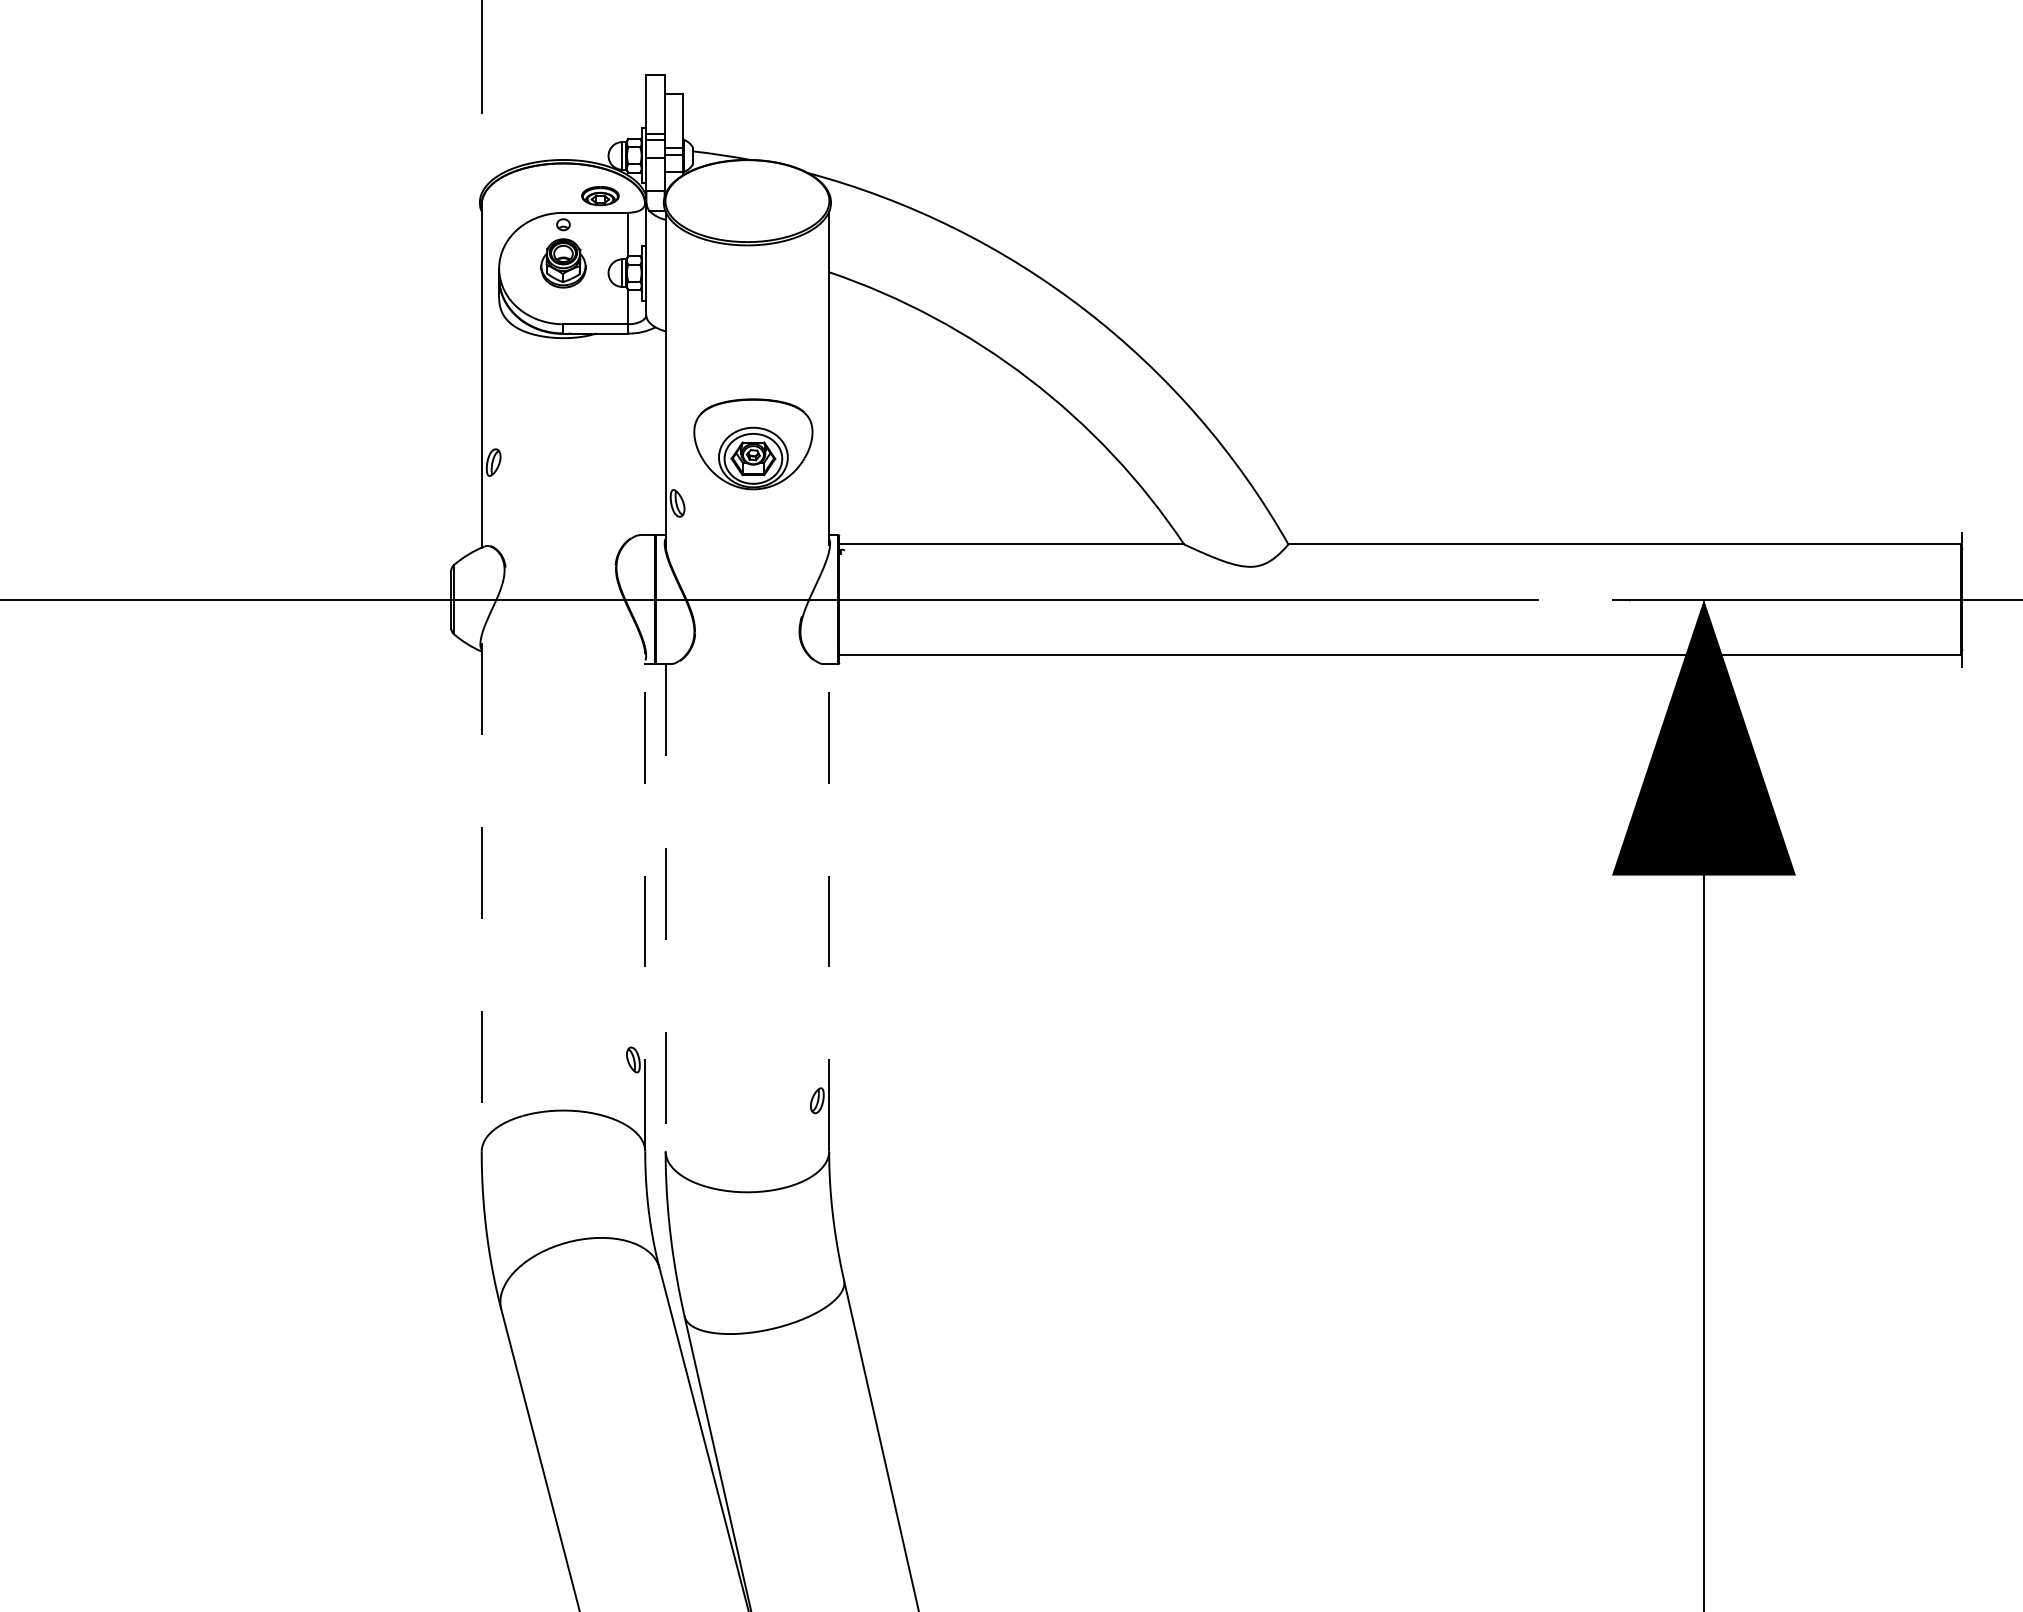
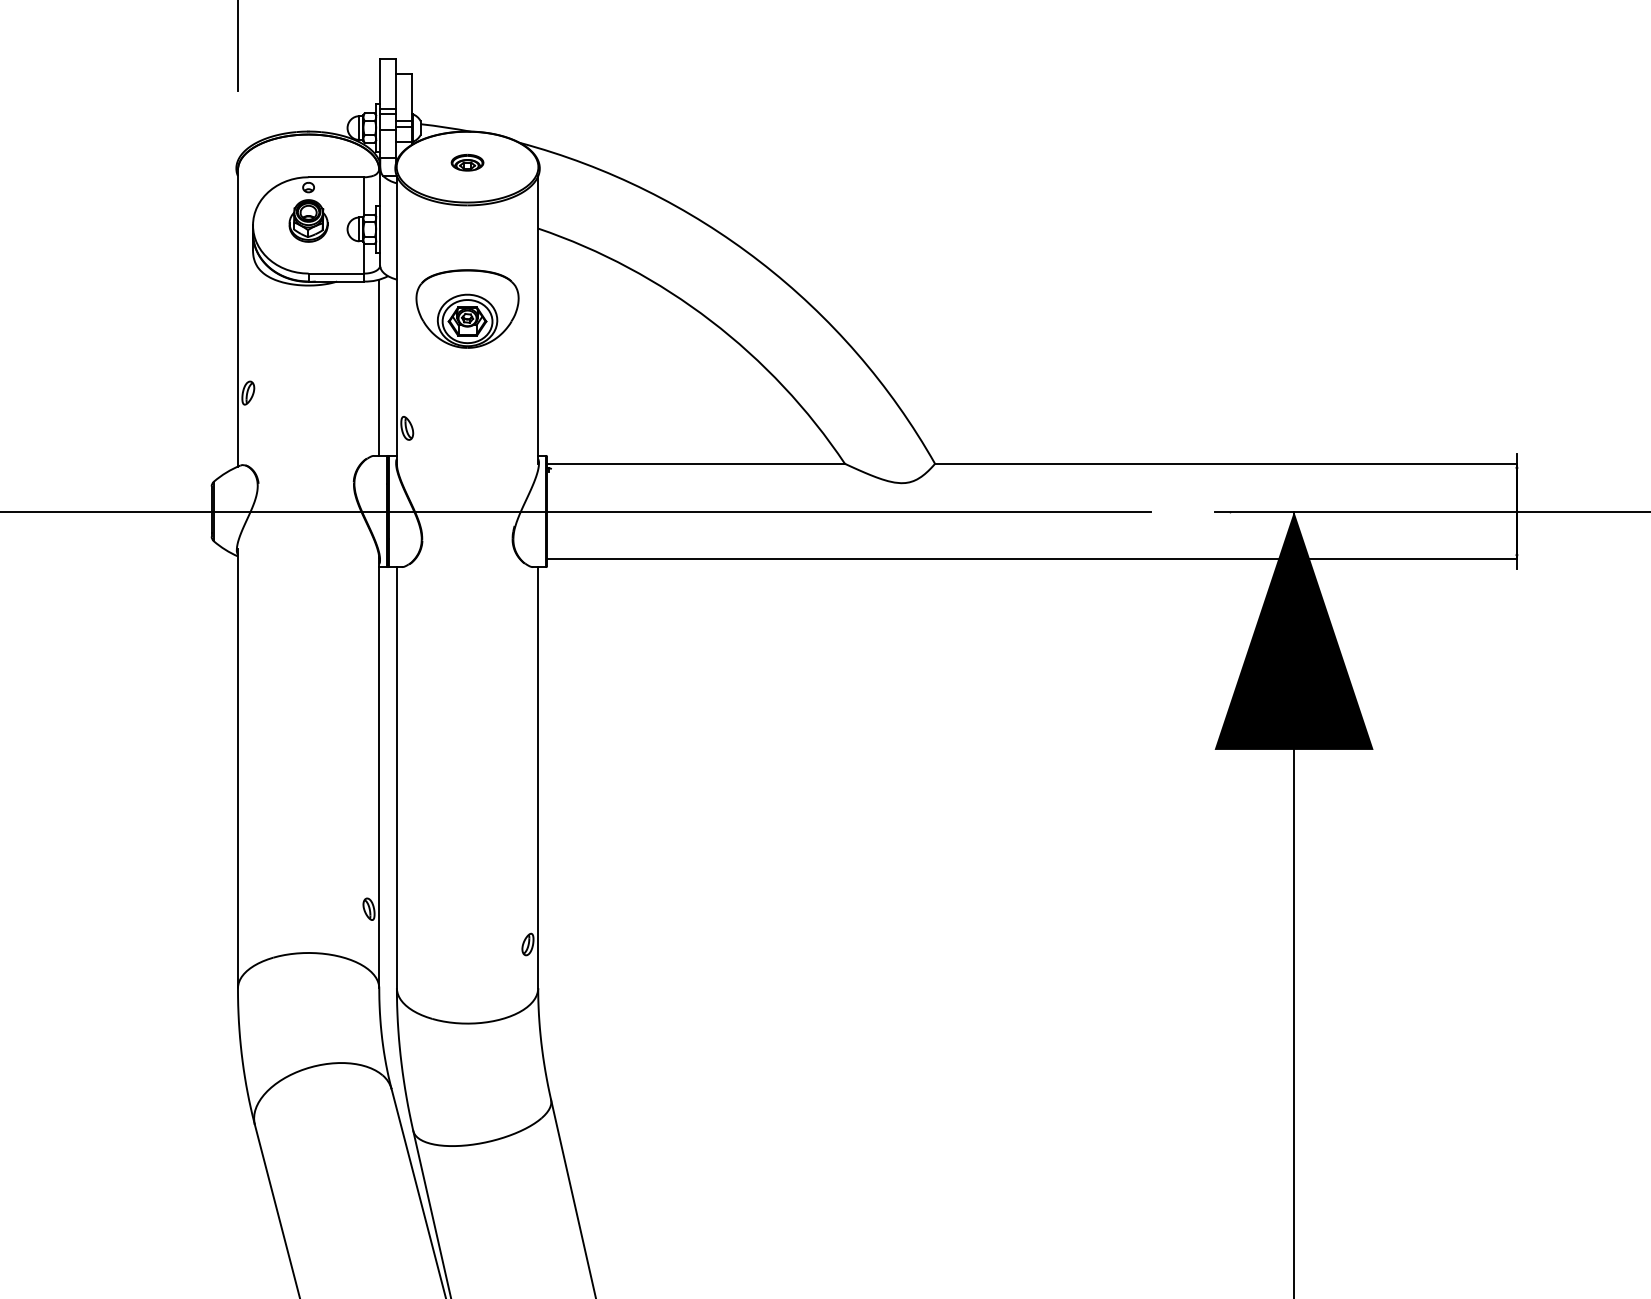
part: (600, 196) -> (467, 163), moved
line: (645, 433) -> (379, 367), added
part: (753, 444) -> (467, 309), moved
line: (481, 897) -> (237, 768), dashed -> solid
line: (645, 901) -> (379, 772), dashed -> solid
line: (665, 907) -> (396, 777), dashed -> solid
line: (829, 907) -> (538, 777), dashed -> solid

